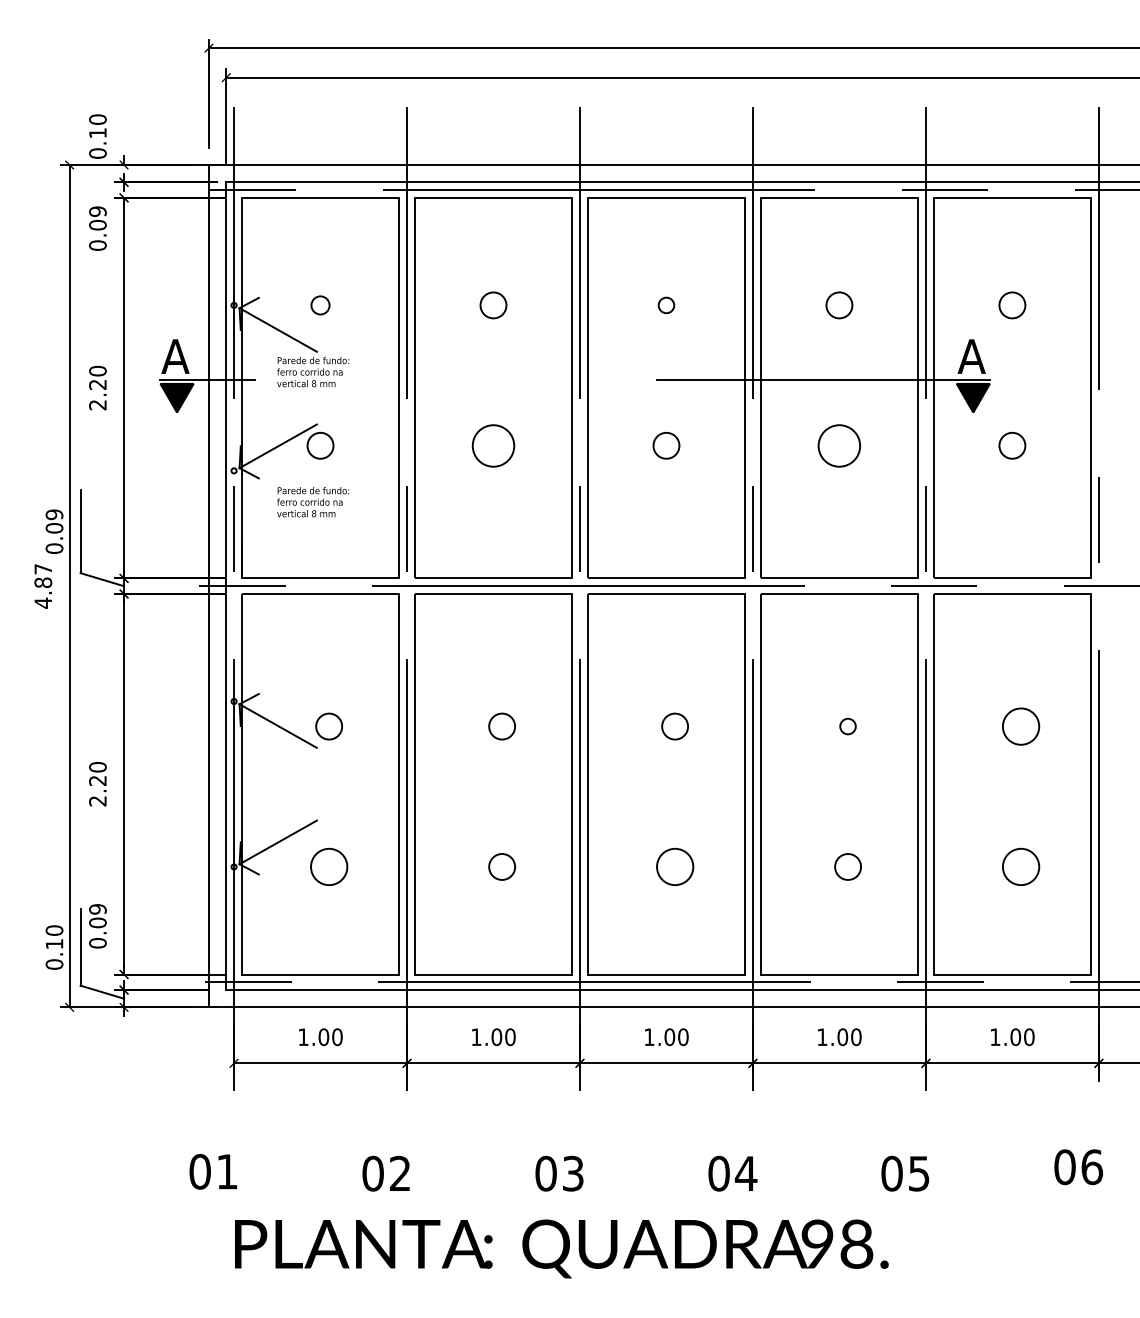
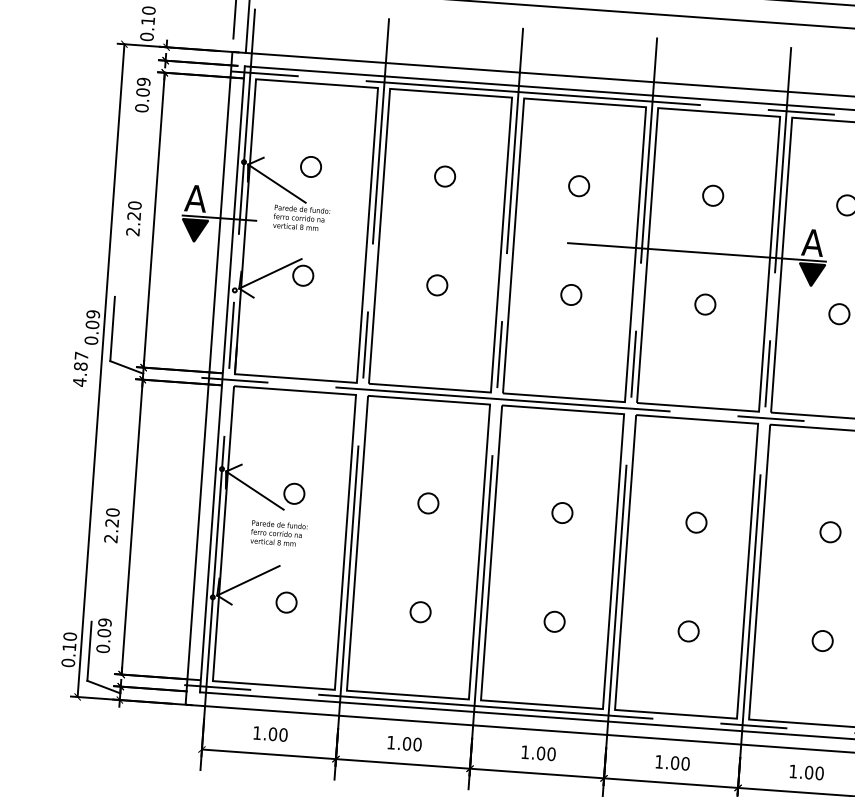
circle: (320, 305) -> (311, 167), size x1.43
circle: (666, 305) -> (579, 186), size x1.67
circle: (493, 445) -> (437, 285), size x0.62
circle: (839, 445) -> (705, 304), size x0.62
text: (313, 502) -> (279, 533), moved
circle: (847, 726) -> (696, 522), size x1.67
circle: (1020, 726) -> (830, 532), size x0.71
circle: (329, 866) -> (286, 602), size x0.71
circle: (674, 866) -> (554, 621), size x0.71
circle: (1020, 866) -> (822, 640), size x0.71

